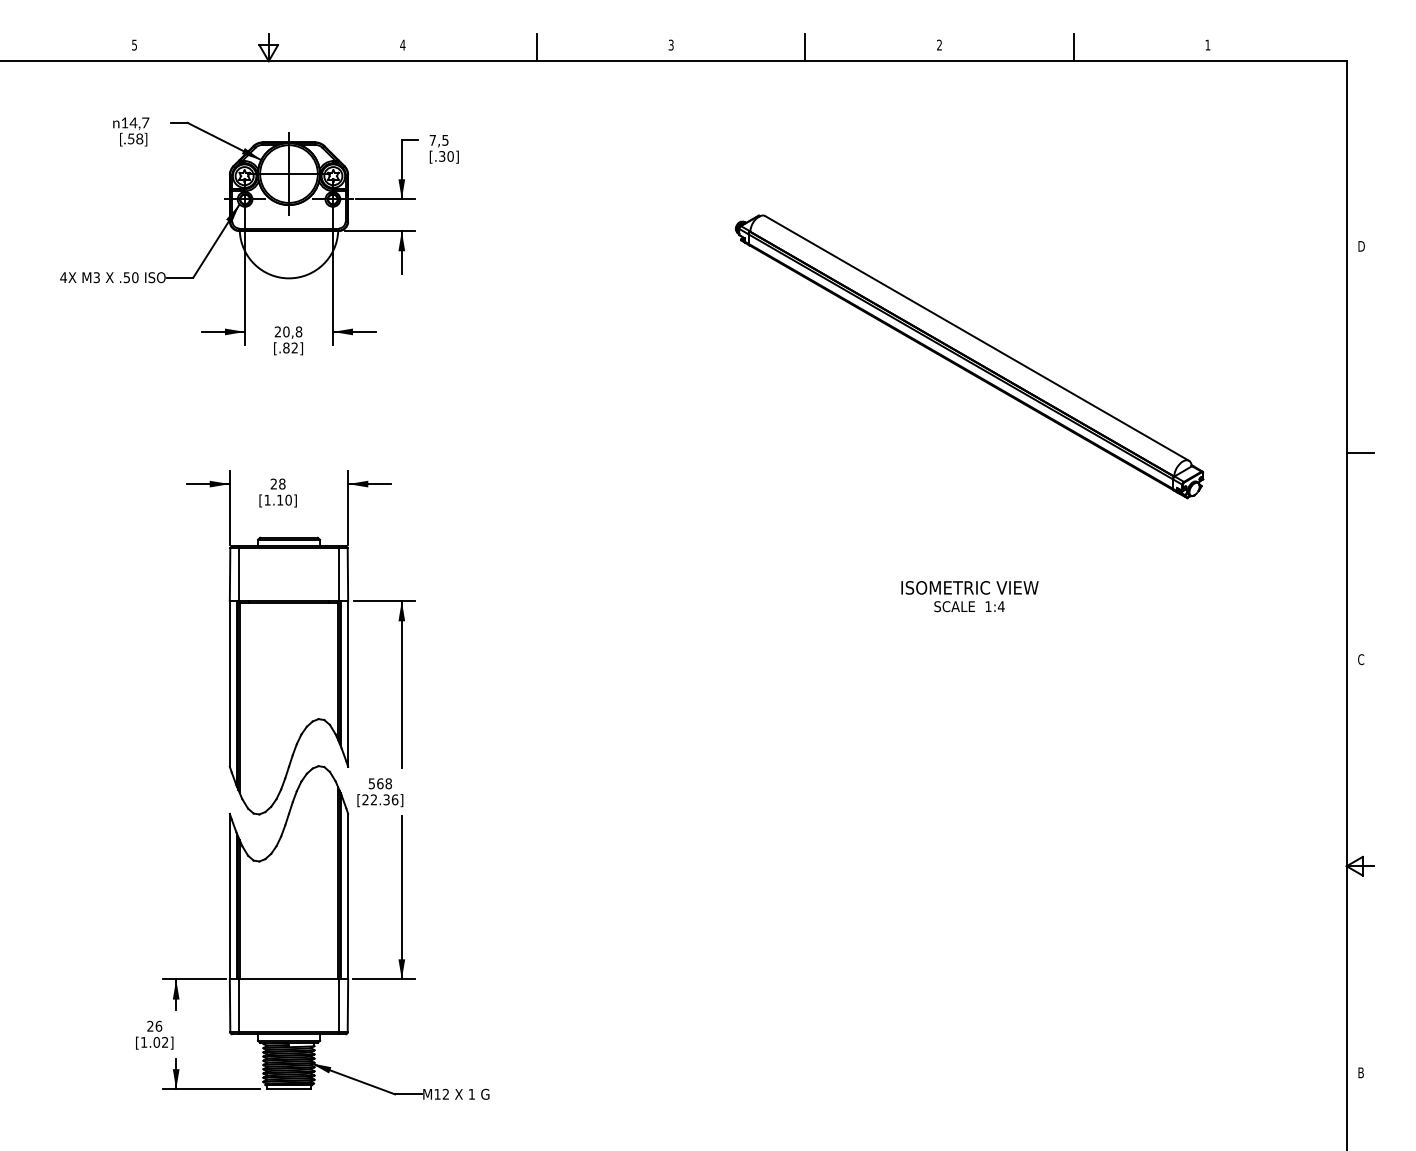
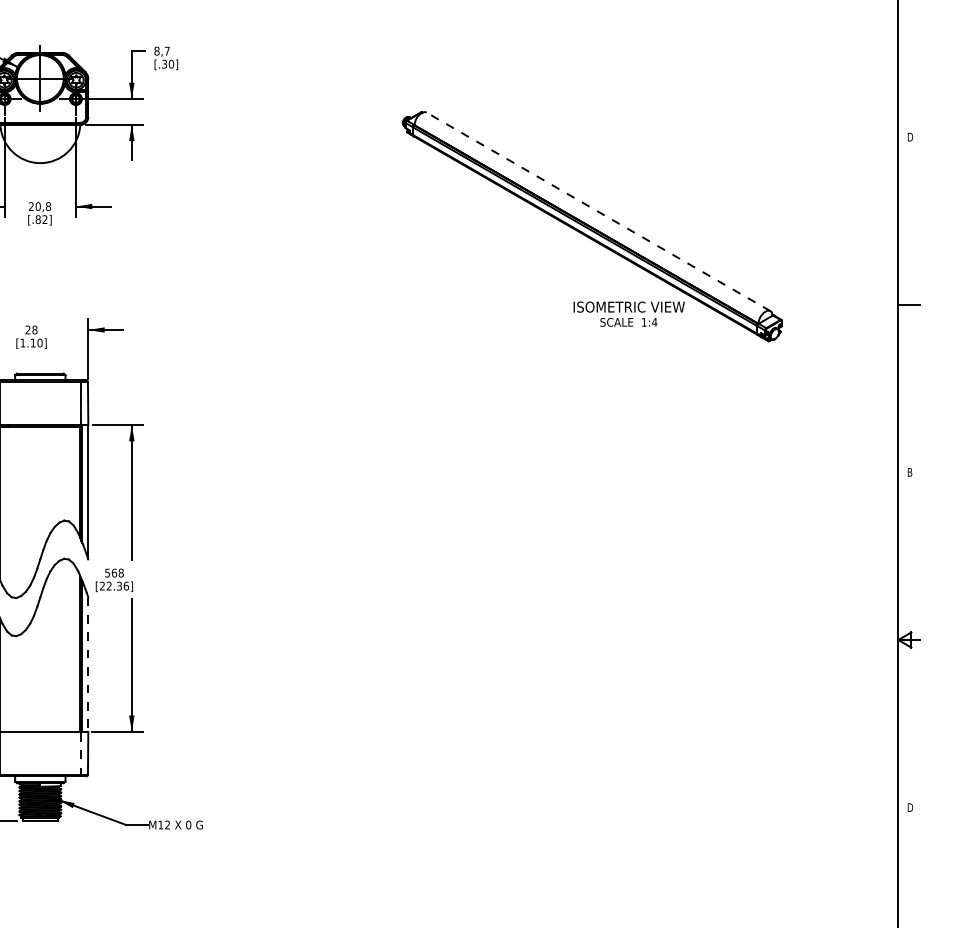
text: (438, 139) -> (161, 50), 7,5 -> 8,7
line: (977, 338) -> (598, 211), solid -> dashed
text: (969, 596) -> (628, 314), moved
text: (1361, 659) -> (910, 472), C -> B
line: (348, 896) -> (88, 664), solid -> dashed
line: (338, 1006) -> (80, 753), solid -> dashed
text: (1361, 1072) -> (910, 807), B -> D
text: (471, 1093) -> (188, 824), 1 -> 0

